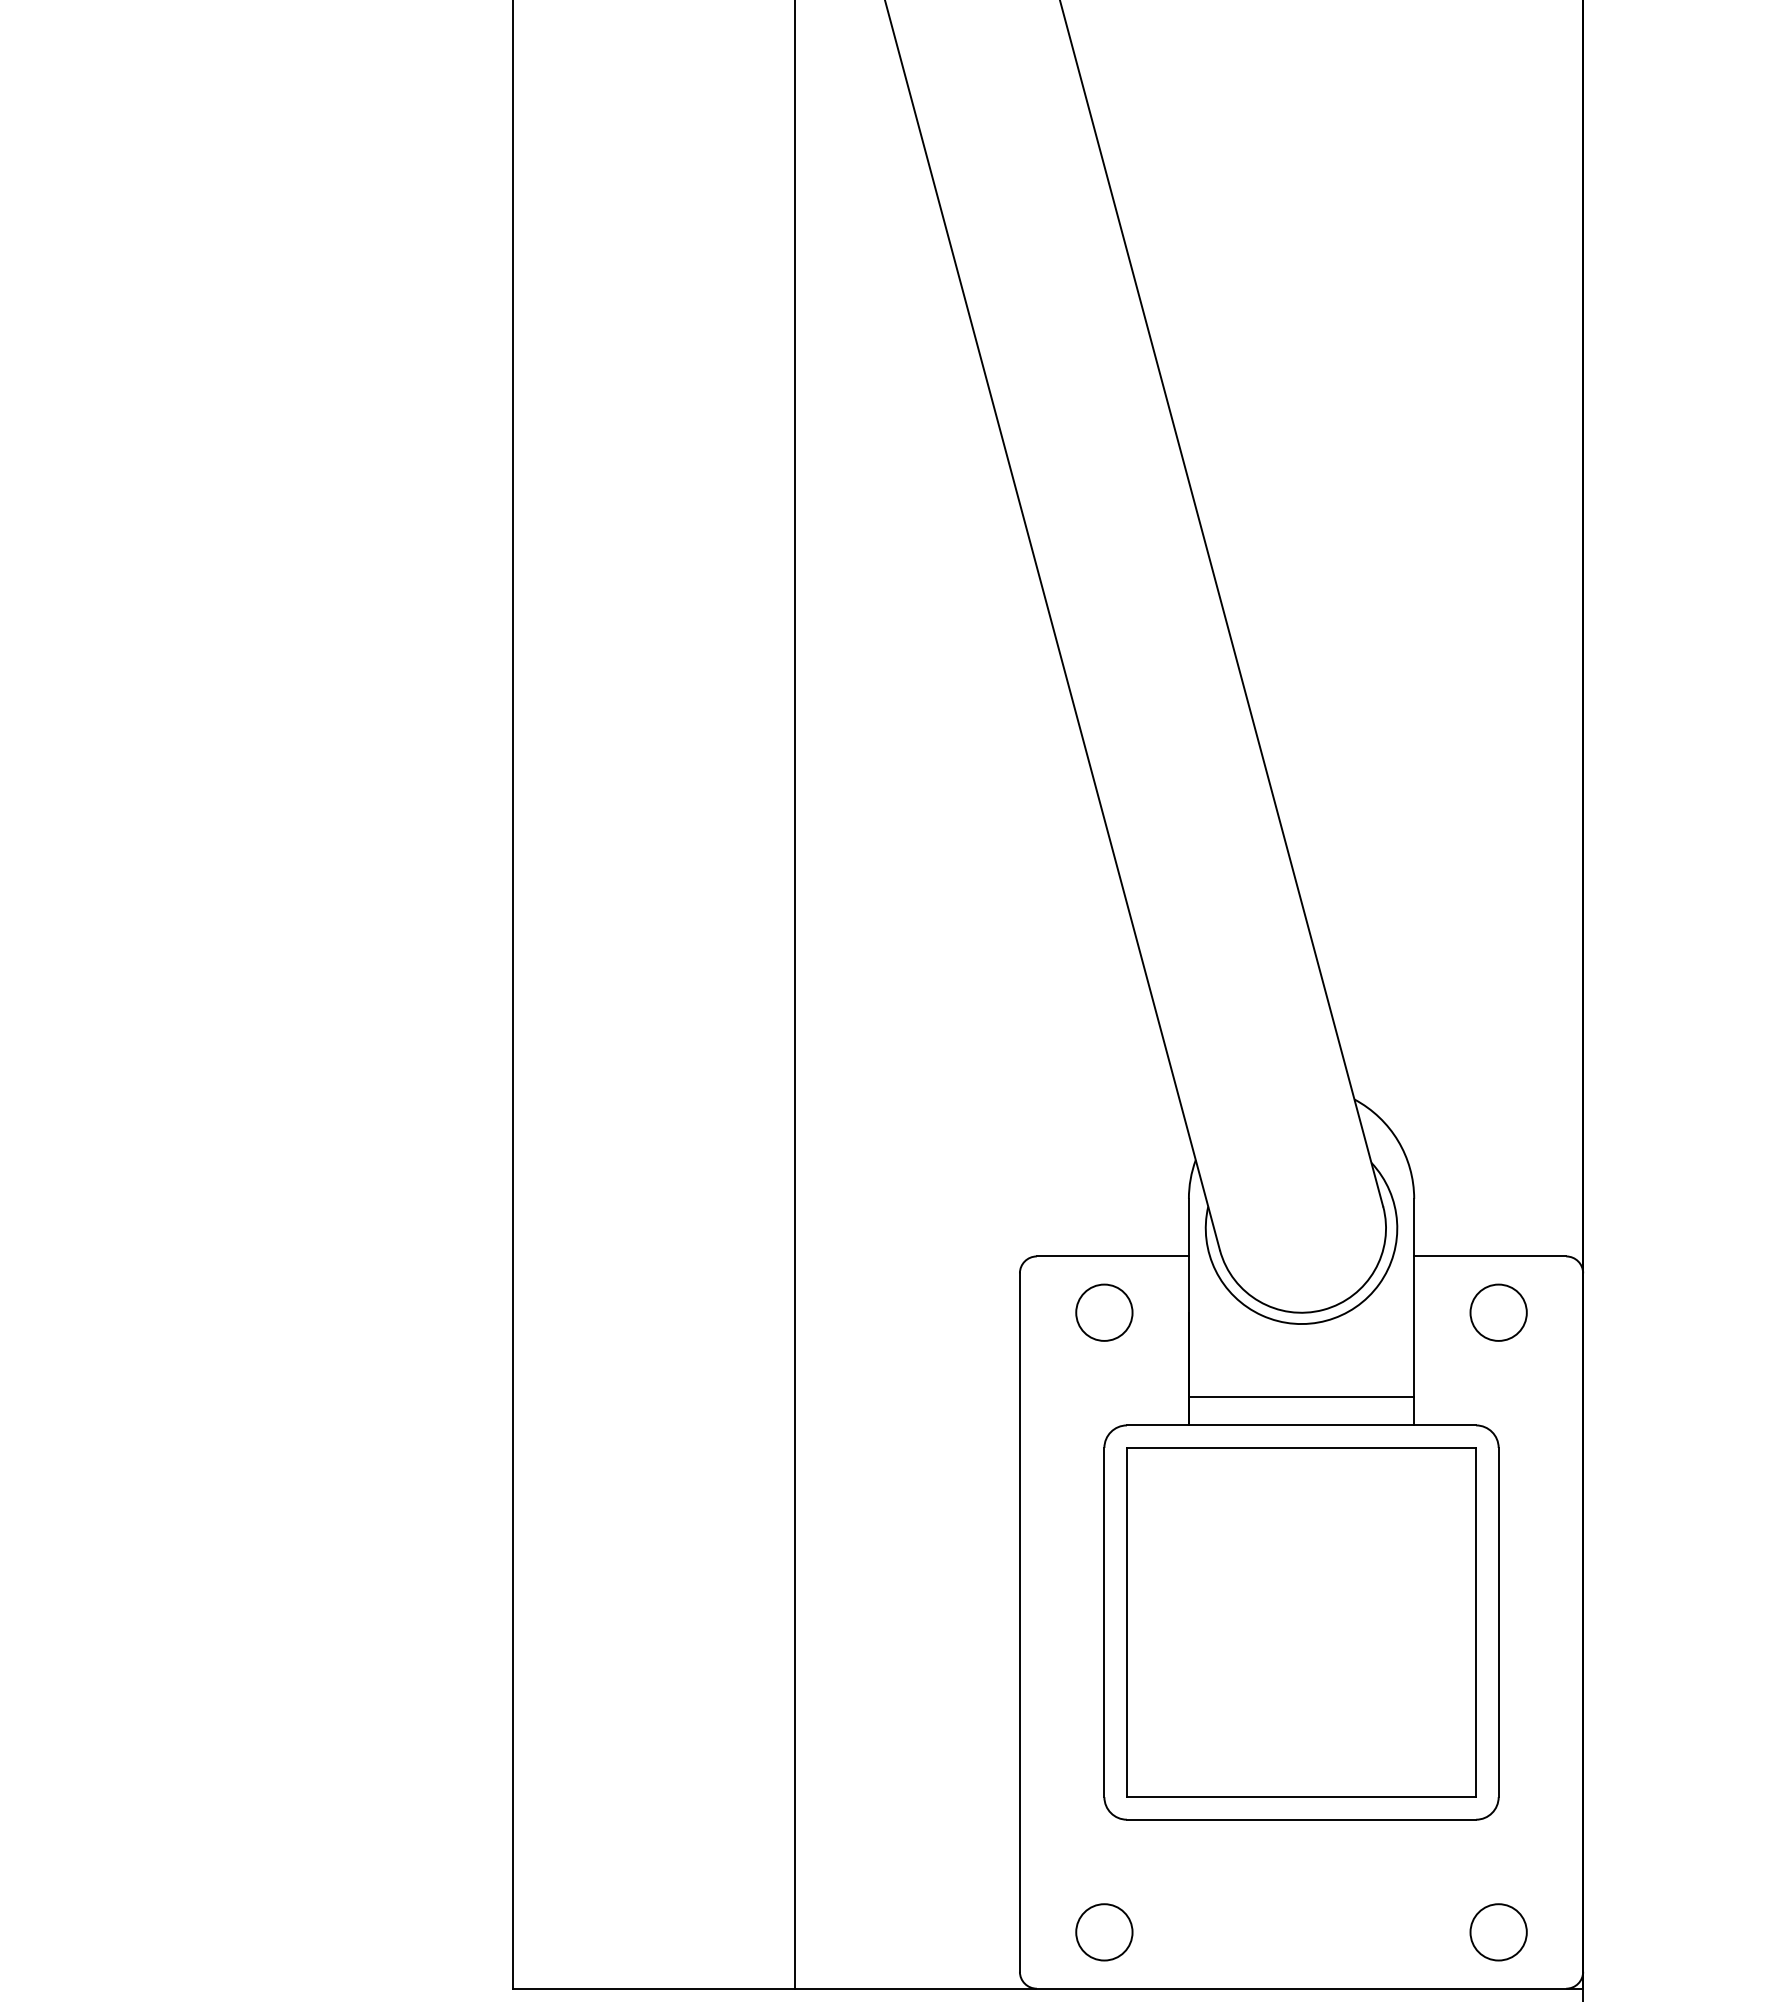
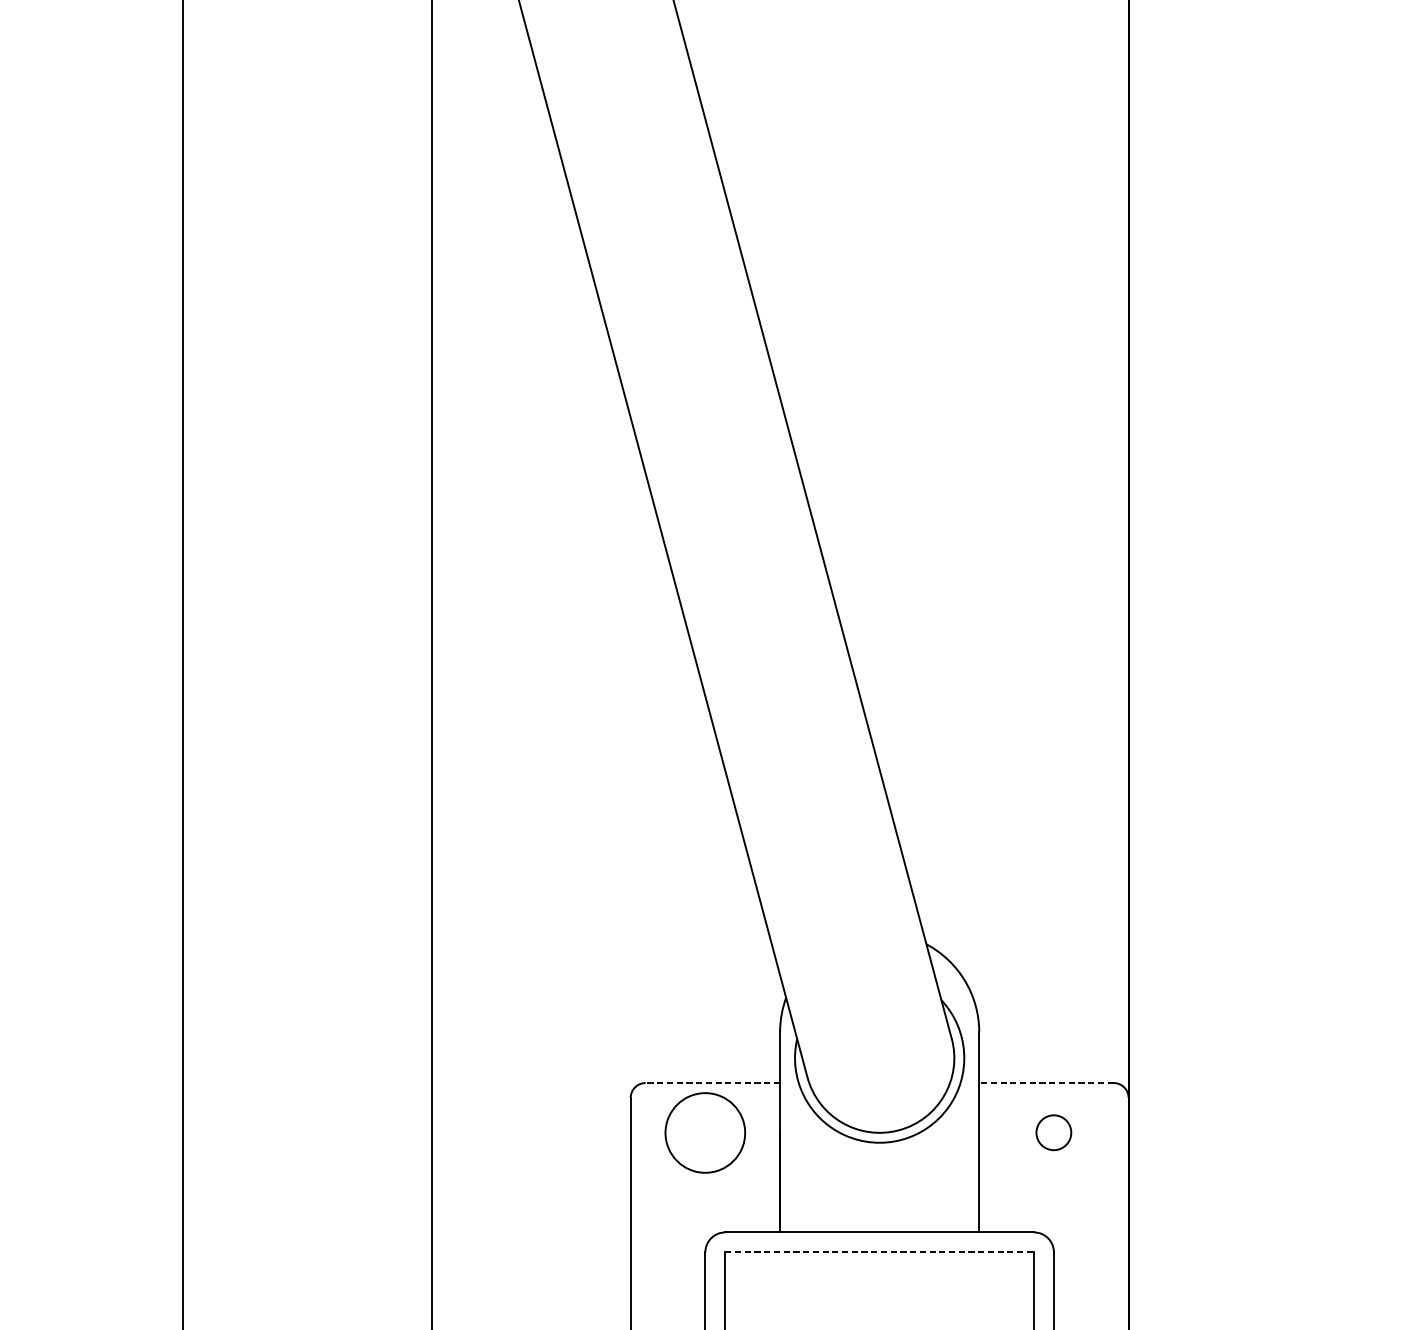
line: (1112, 1256) -> (712, 1083), solid -> dashed
line: (1489, 1256) -> (1045, 1083), solid -> dashed
circle: (1104, 1312) -> (705, 1132), size x1.6
circle: (1498, 1312) -> (1053, 1132), size x0.7
line: (1301, 1397) -> (879, 1207), removed
line: (1301, 1447) -> (879, 1251), solid -> dashed

